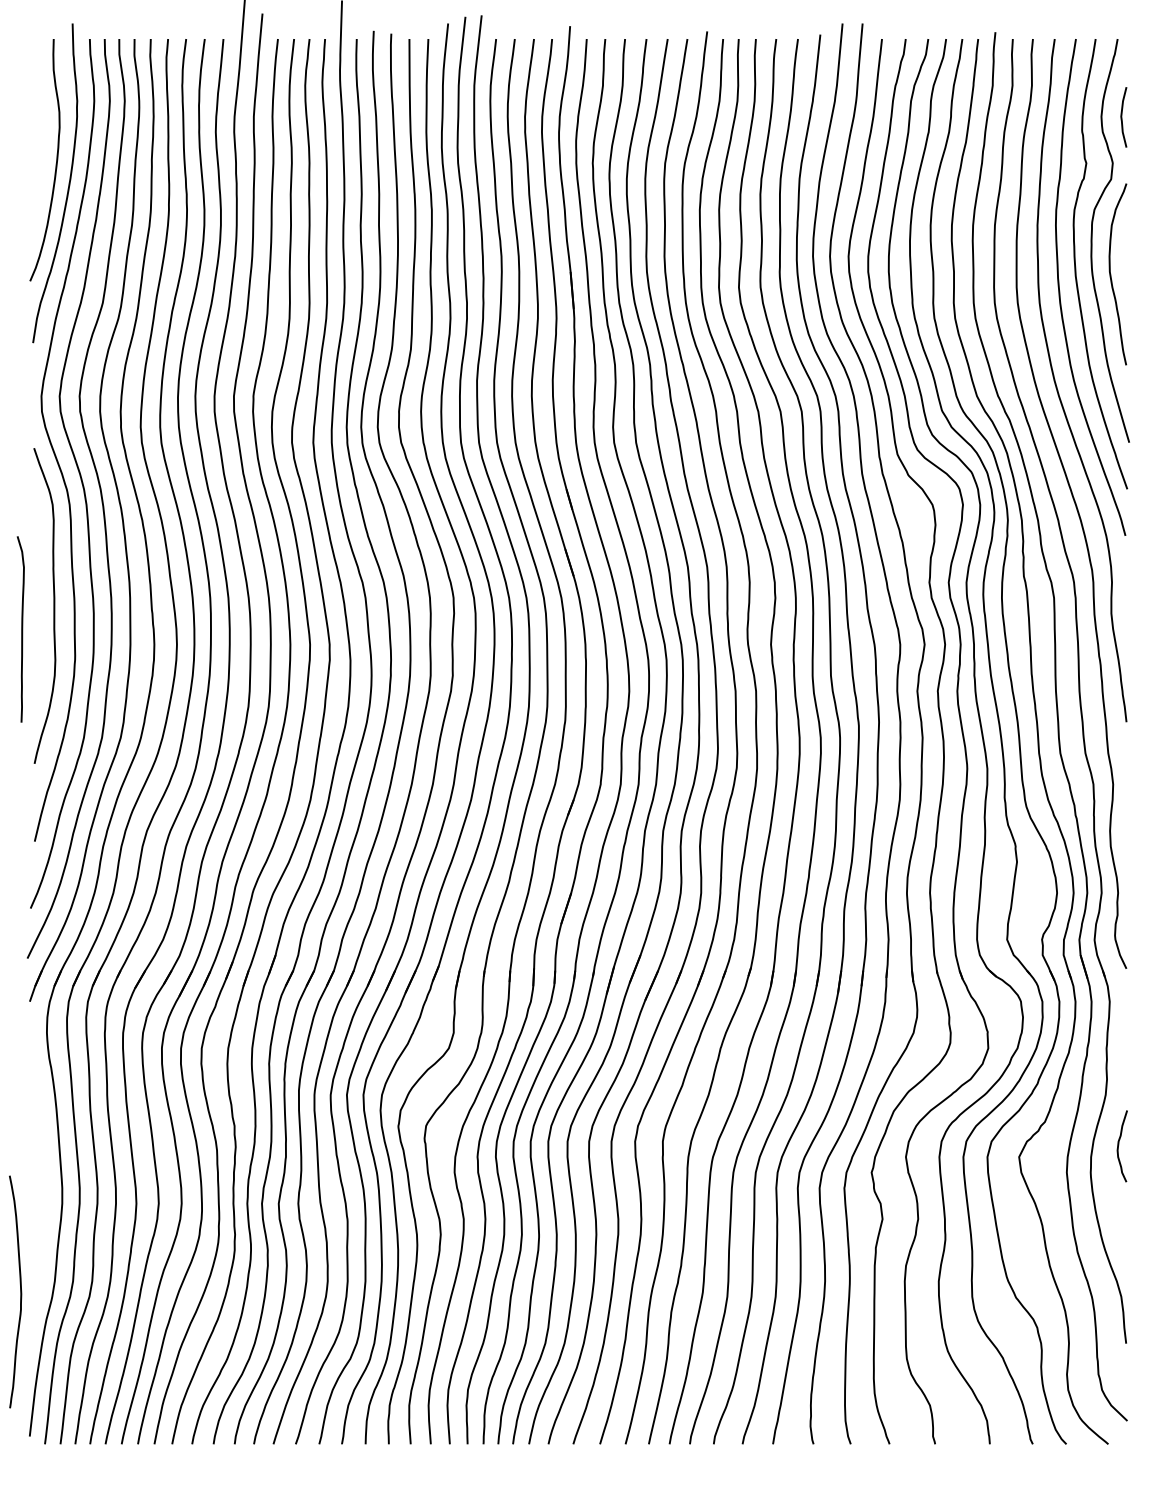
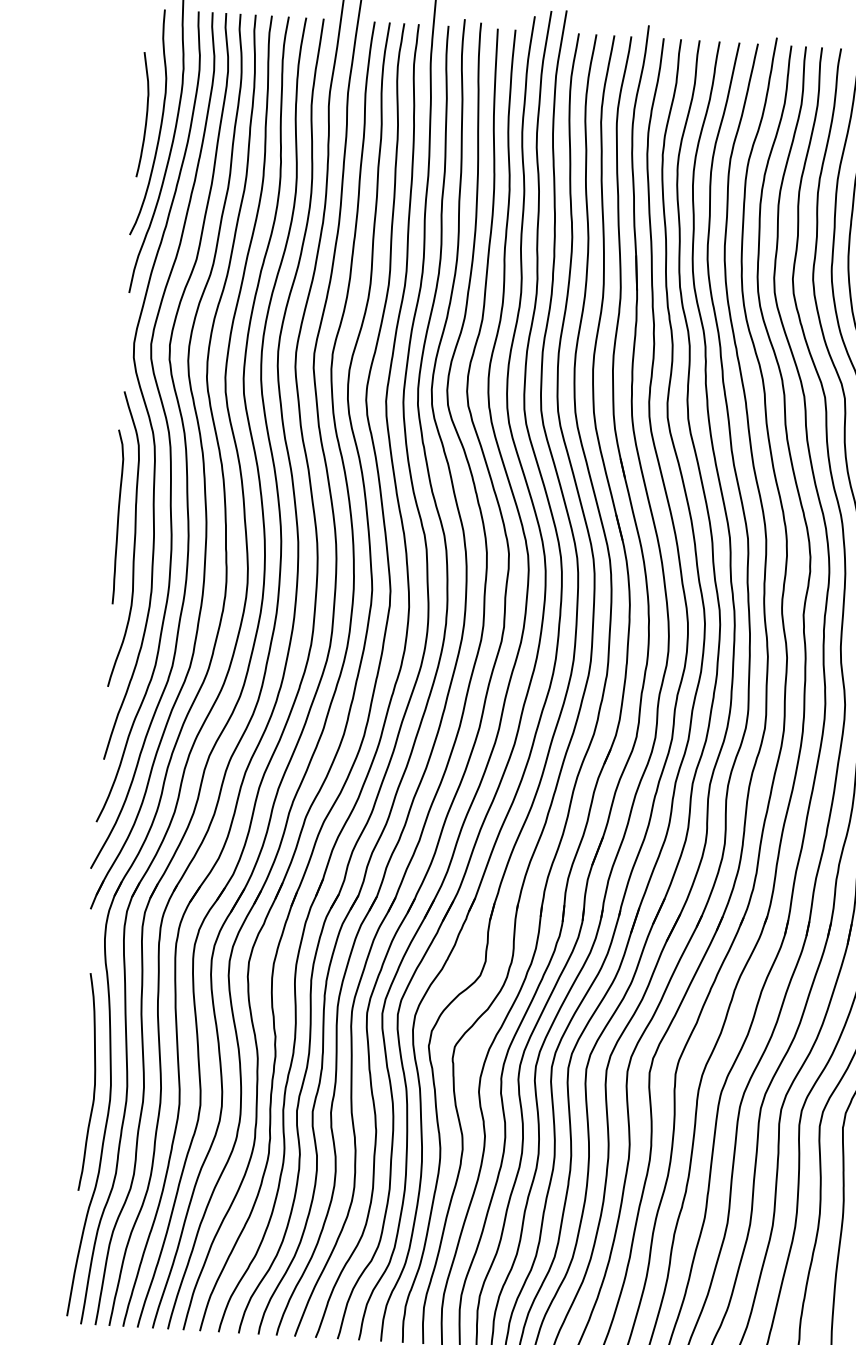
curve: (40, 152) -> (146, 115), added
curve: (21, 629) -> (117, 517), moved
curve: (20, 1291) -> (94, 1082), moved

